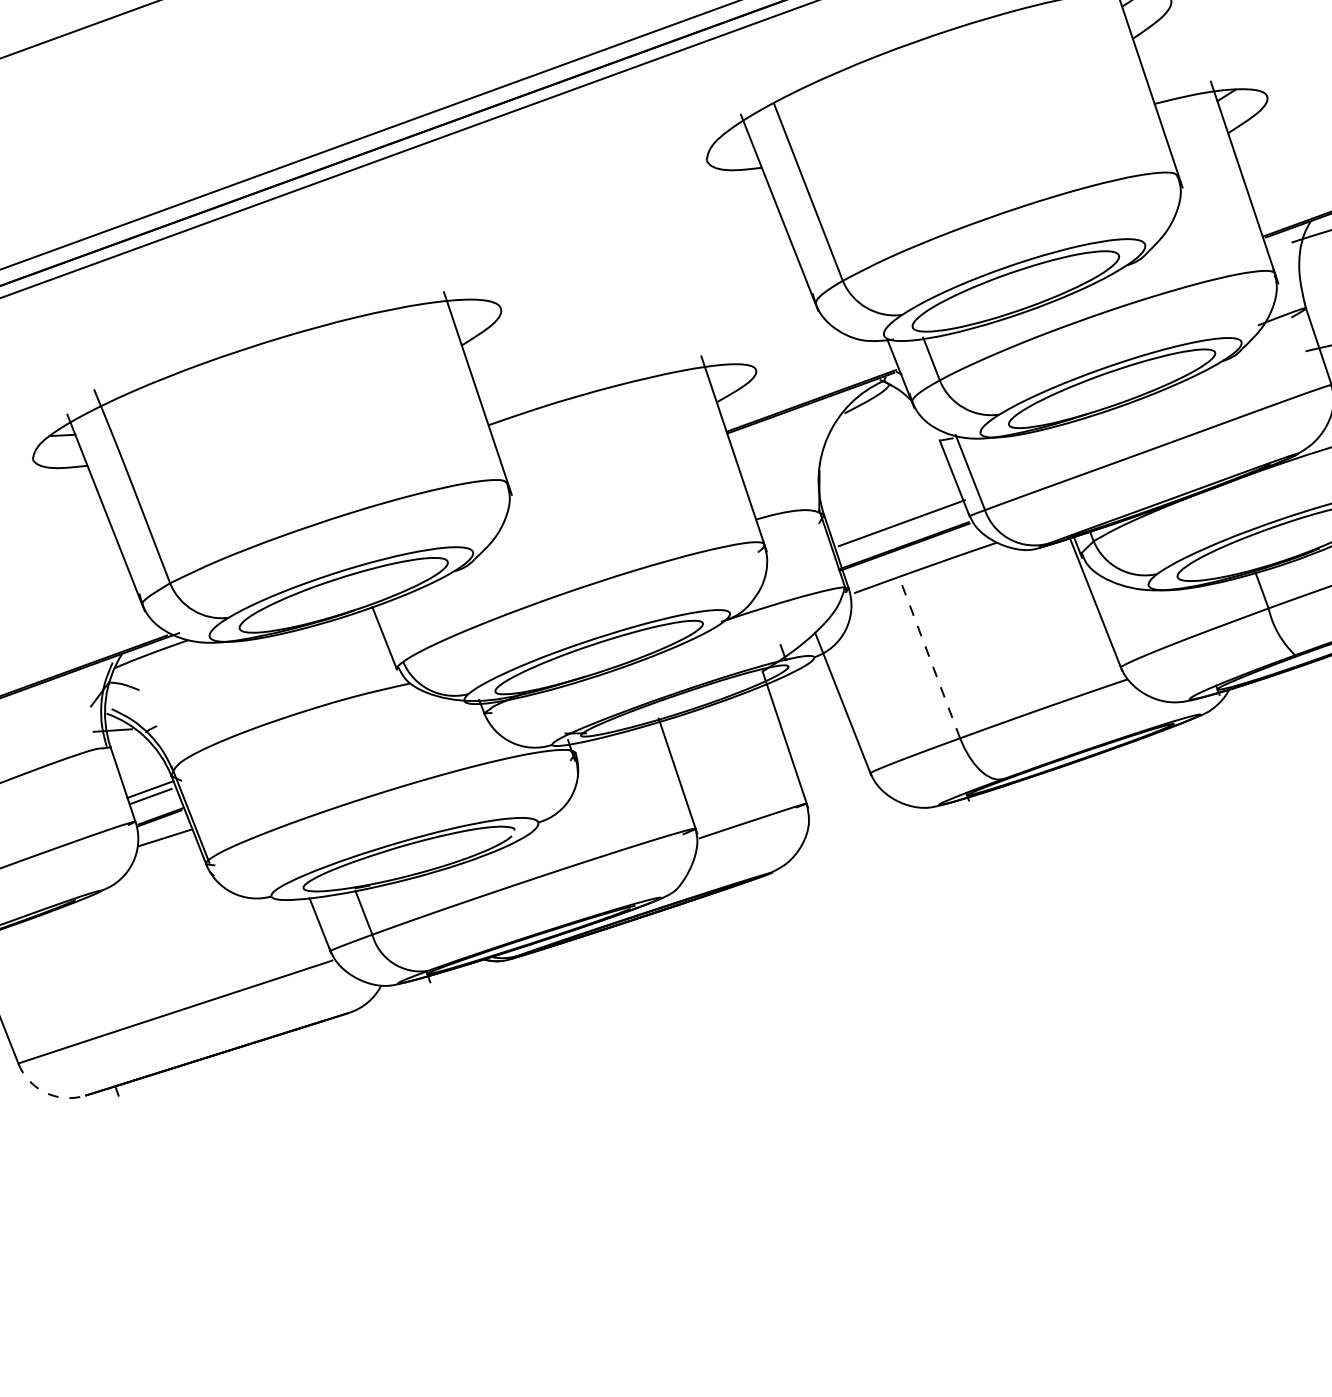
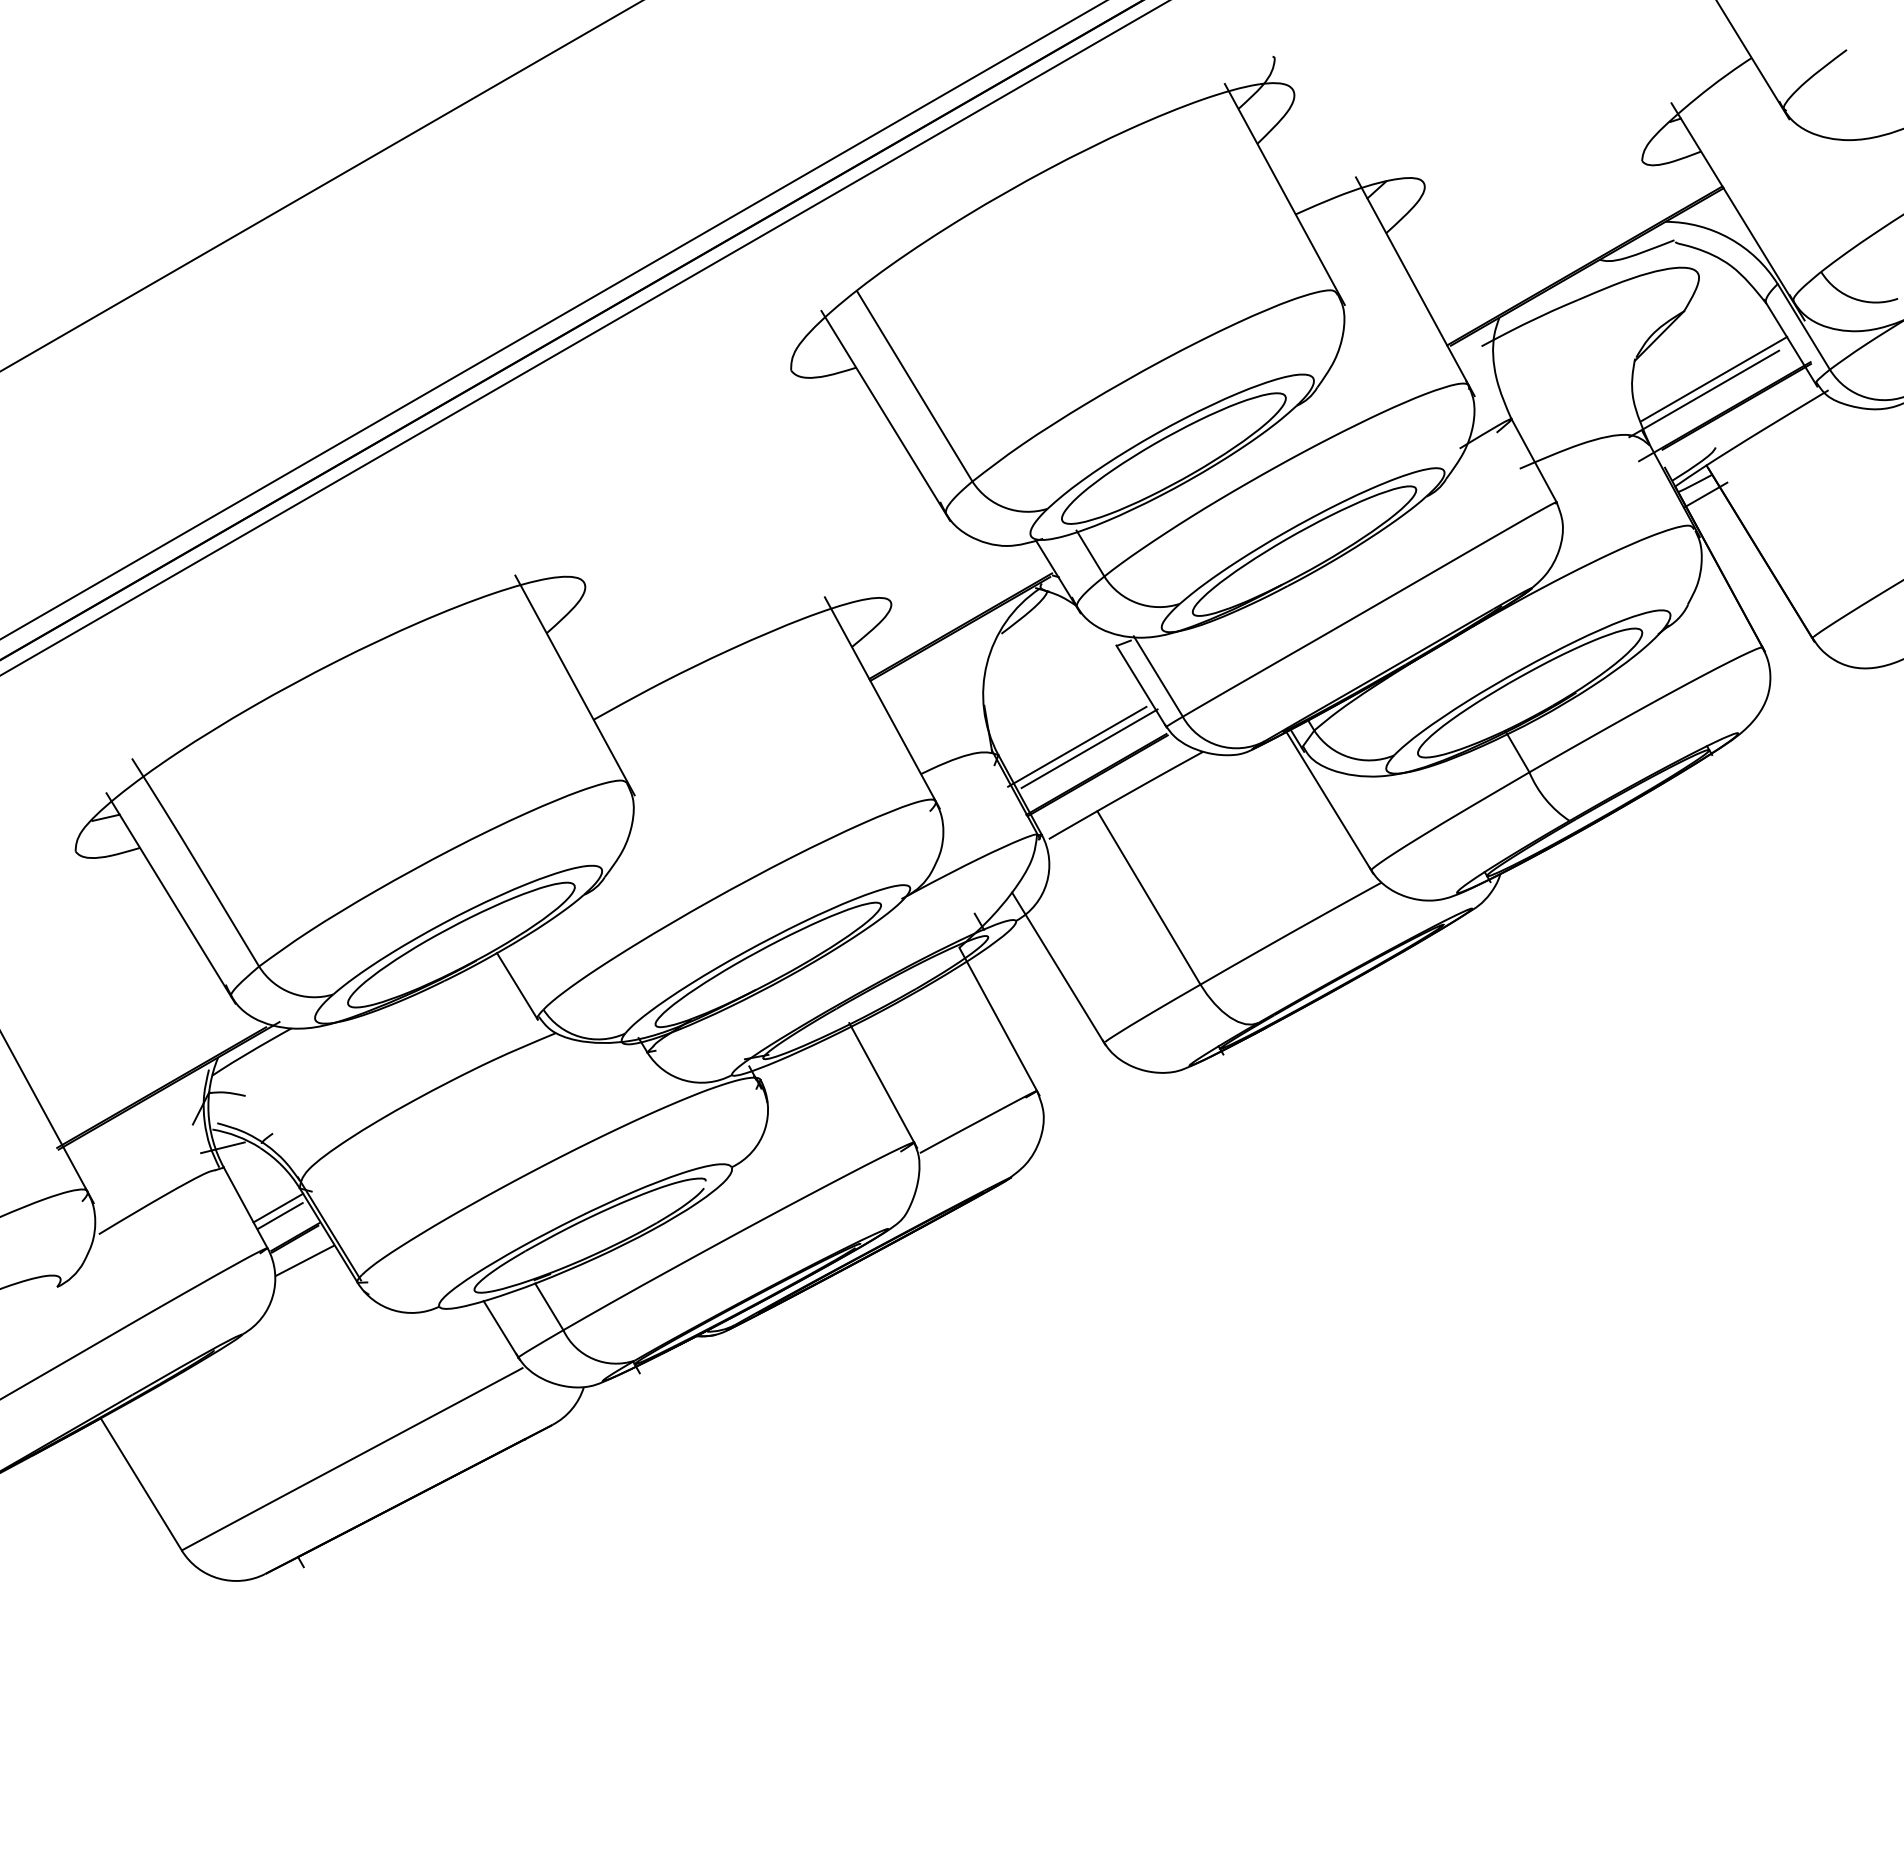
line: (891, 519) -> (1077, 746), added
line: (929, 657) -> (1148, 897), dashed -> solid
arc: (45, 1092) -> (218, 1578), dashed -> solid

